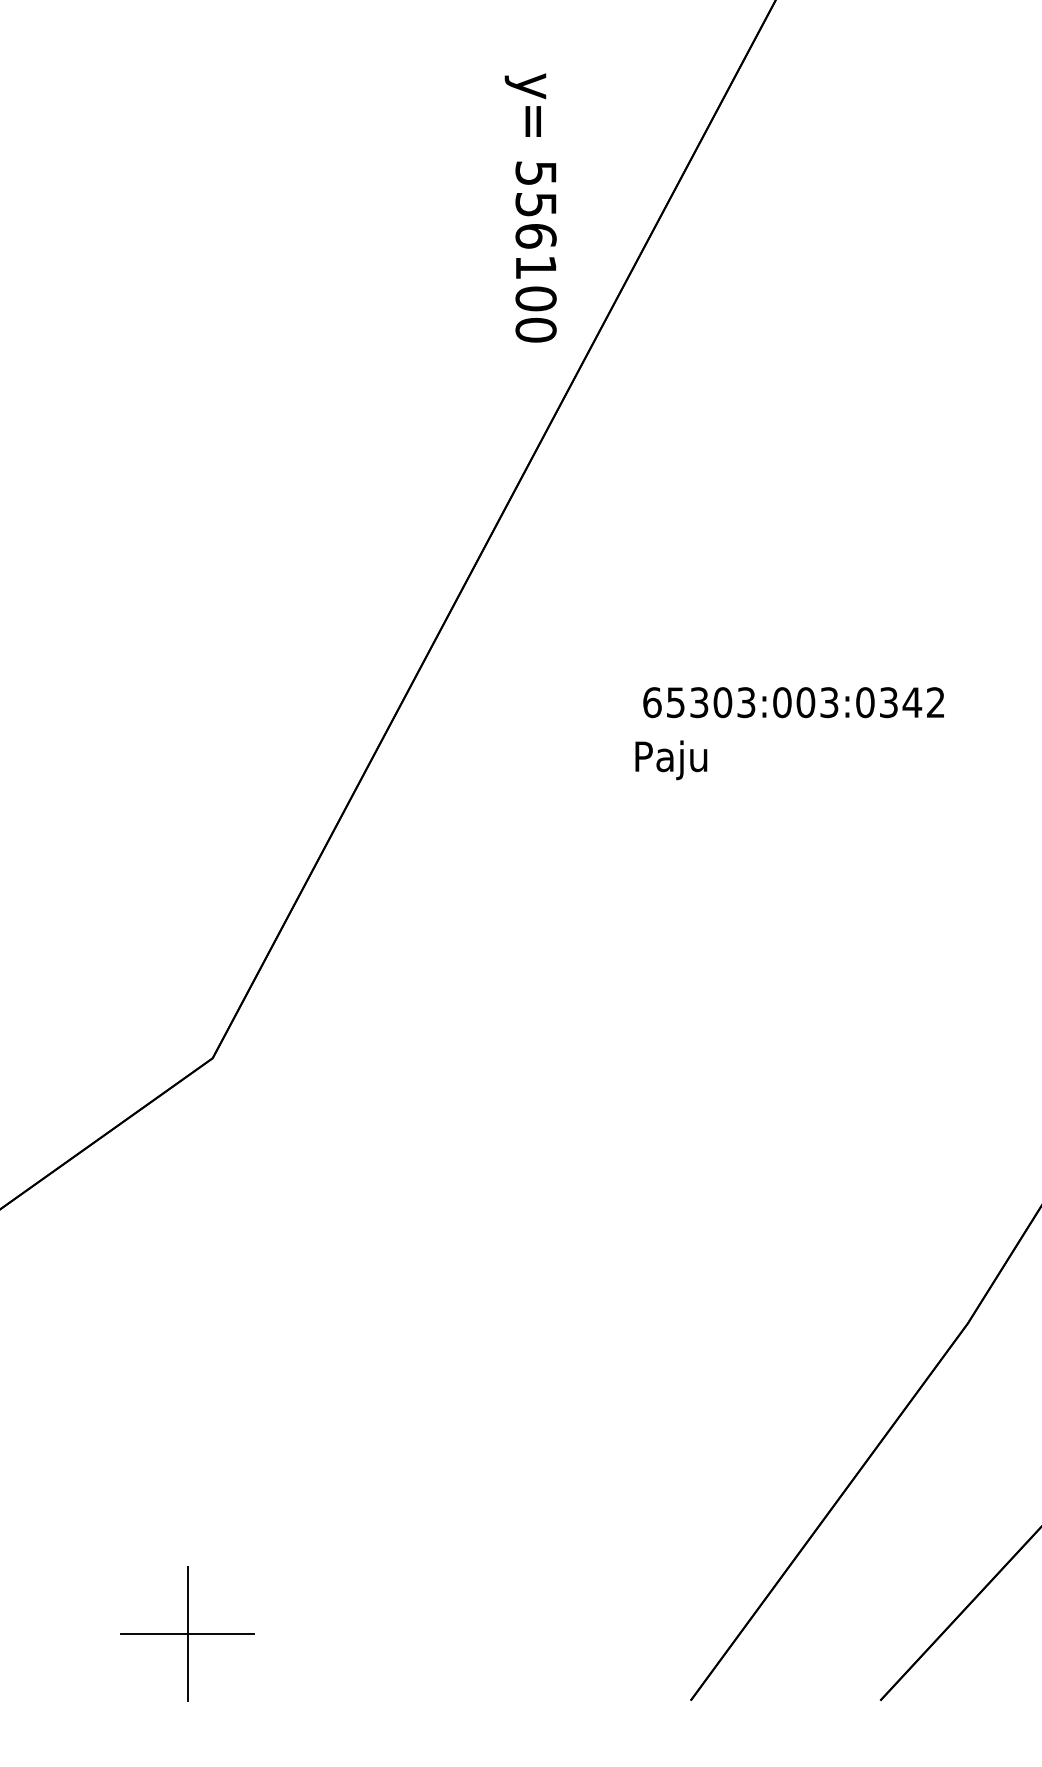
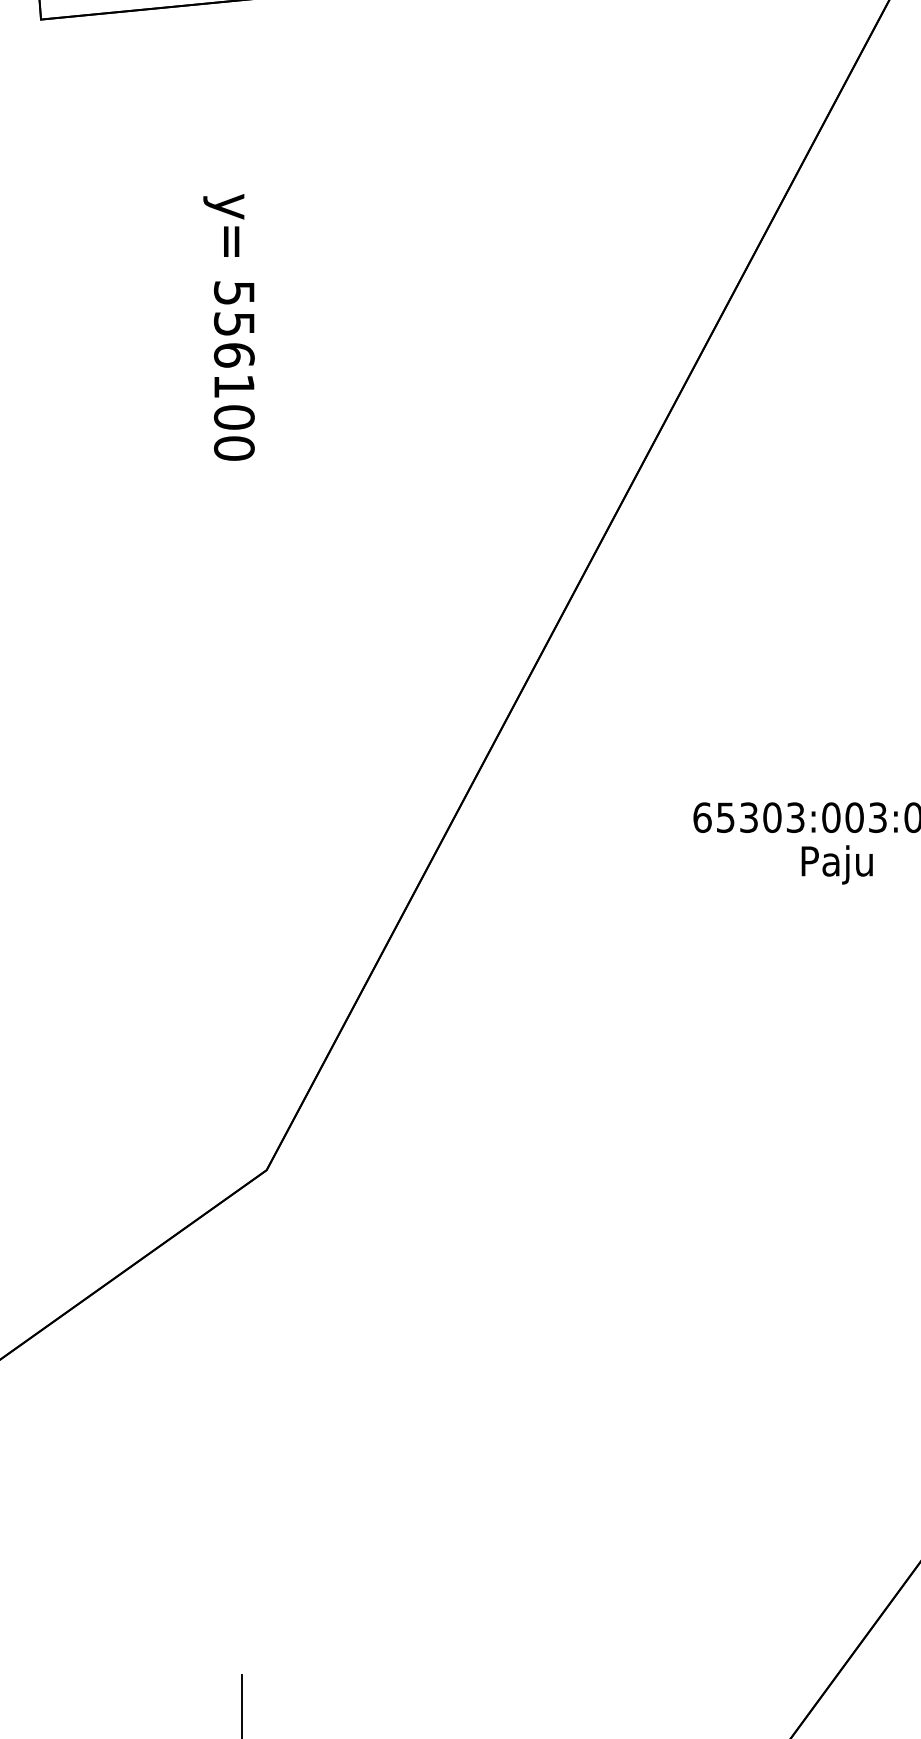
text: (530, 207) -> (228, 326), moved
text: (671, 760) -> (837, 865), moved

